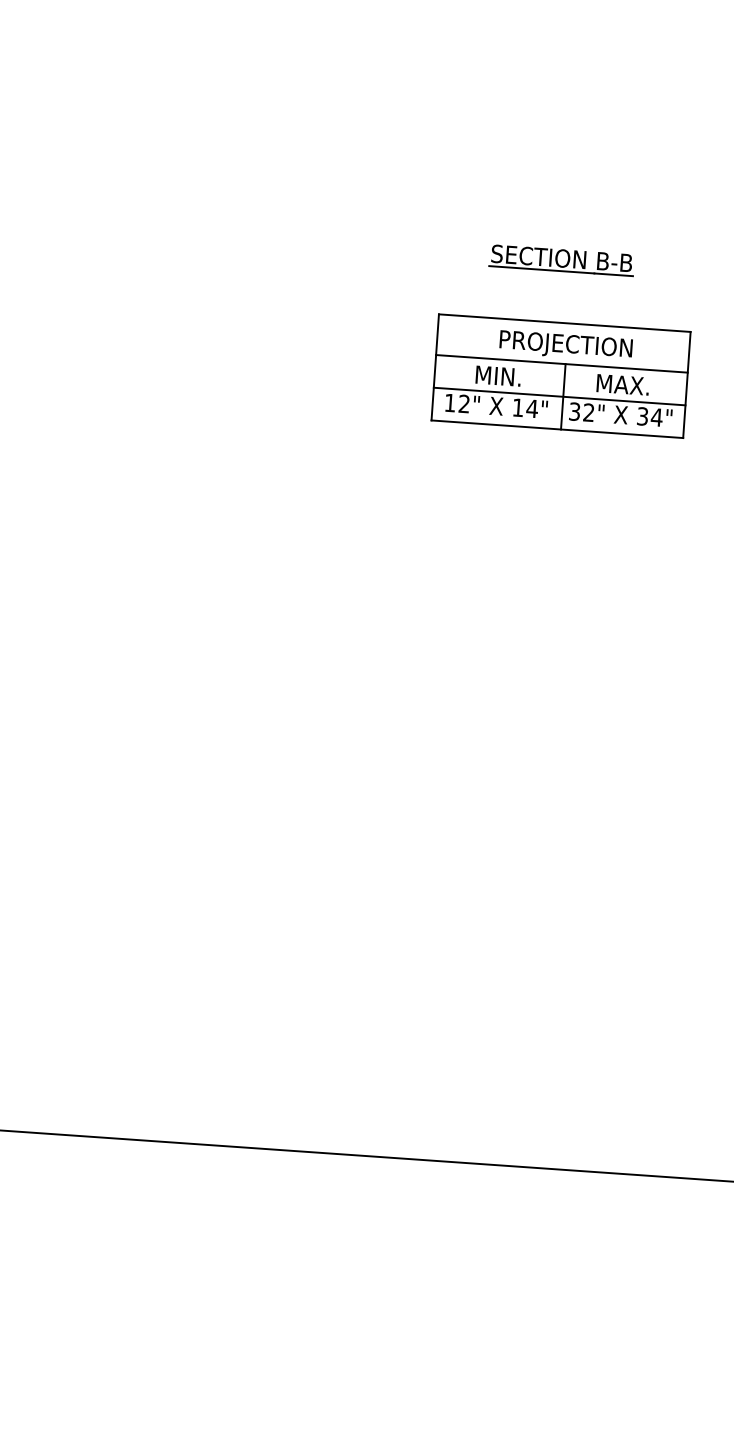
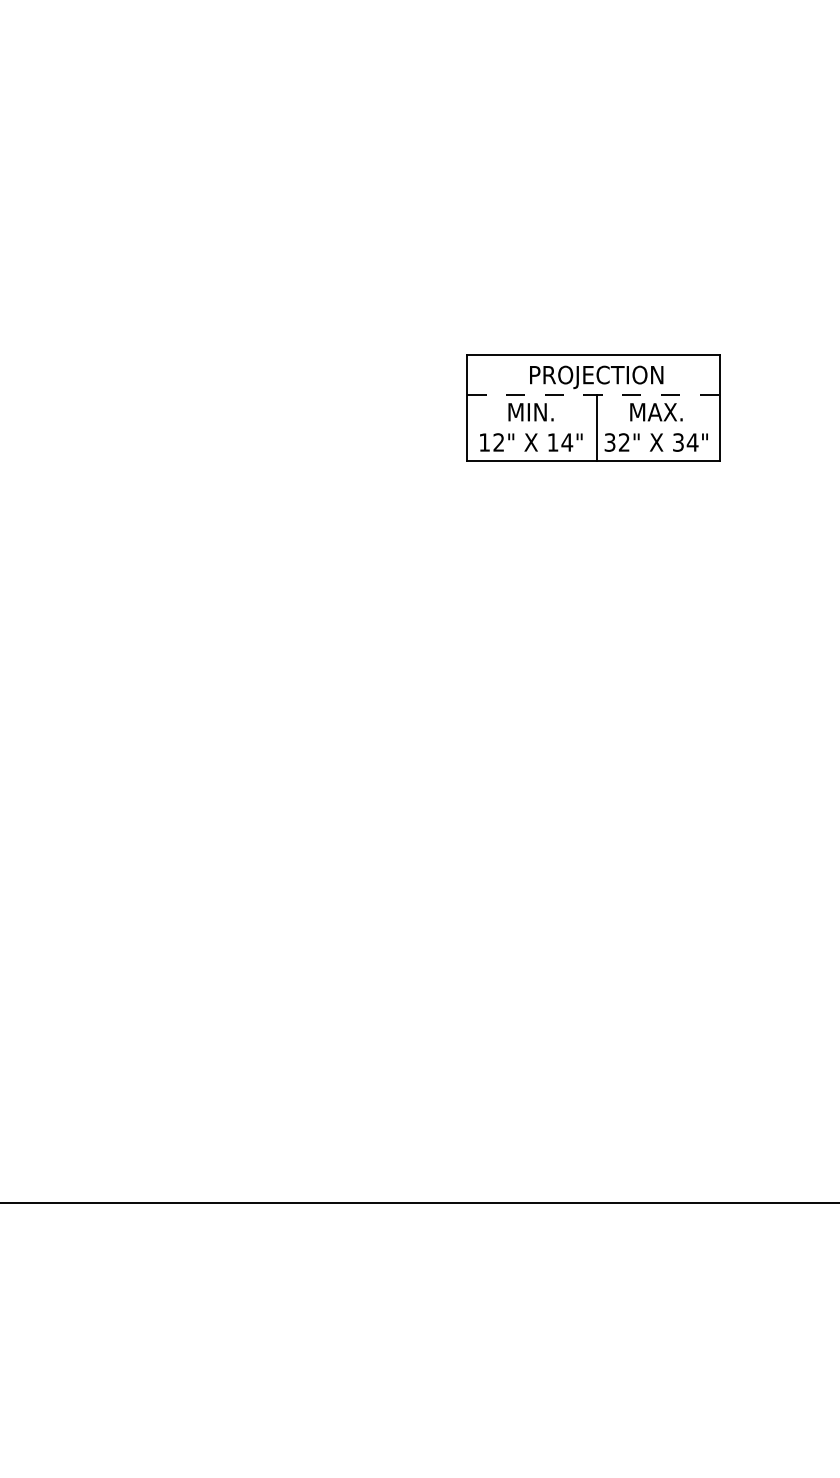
part: (561, 260) -> (586, 291), removed
line: (561, 363) -> (593, 395), solid -> dashed
line: (559, 396) -> (593, 428), removed

